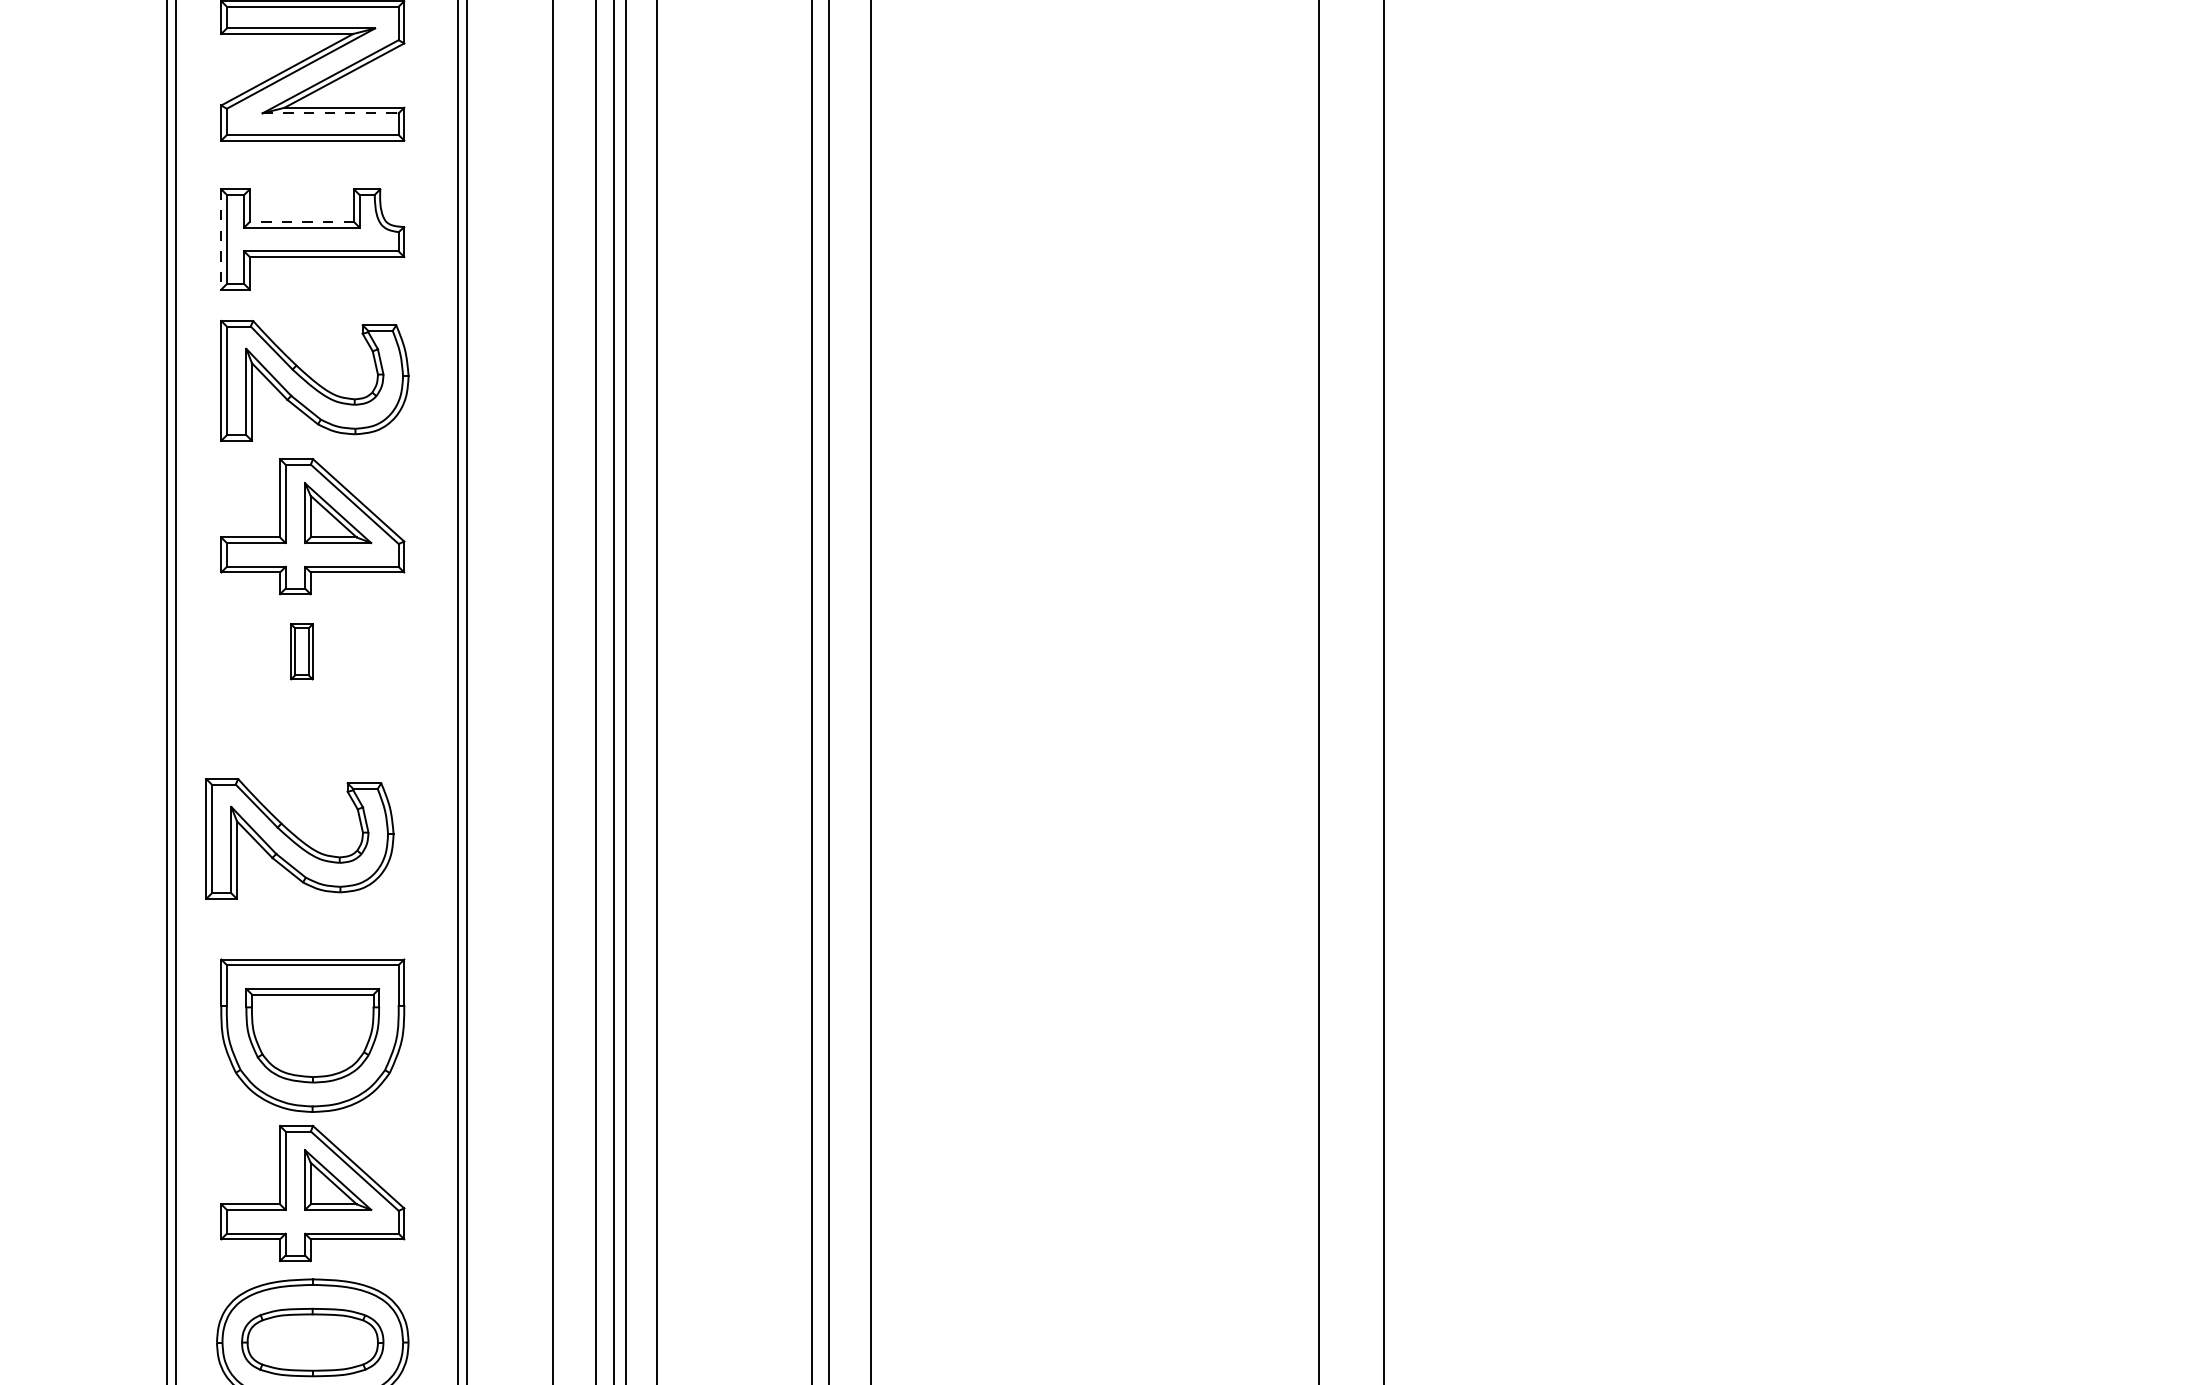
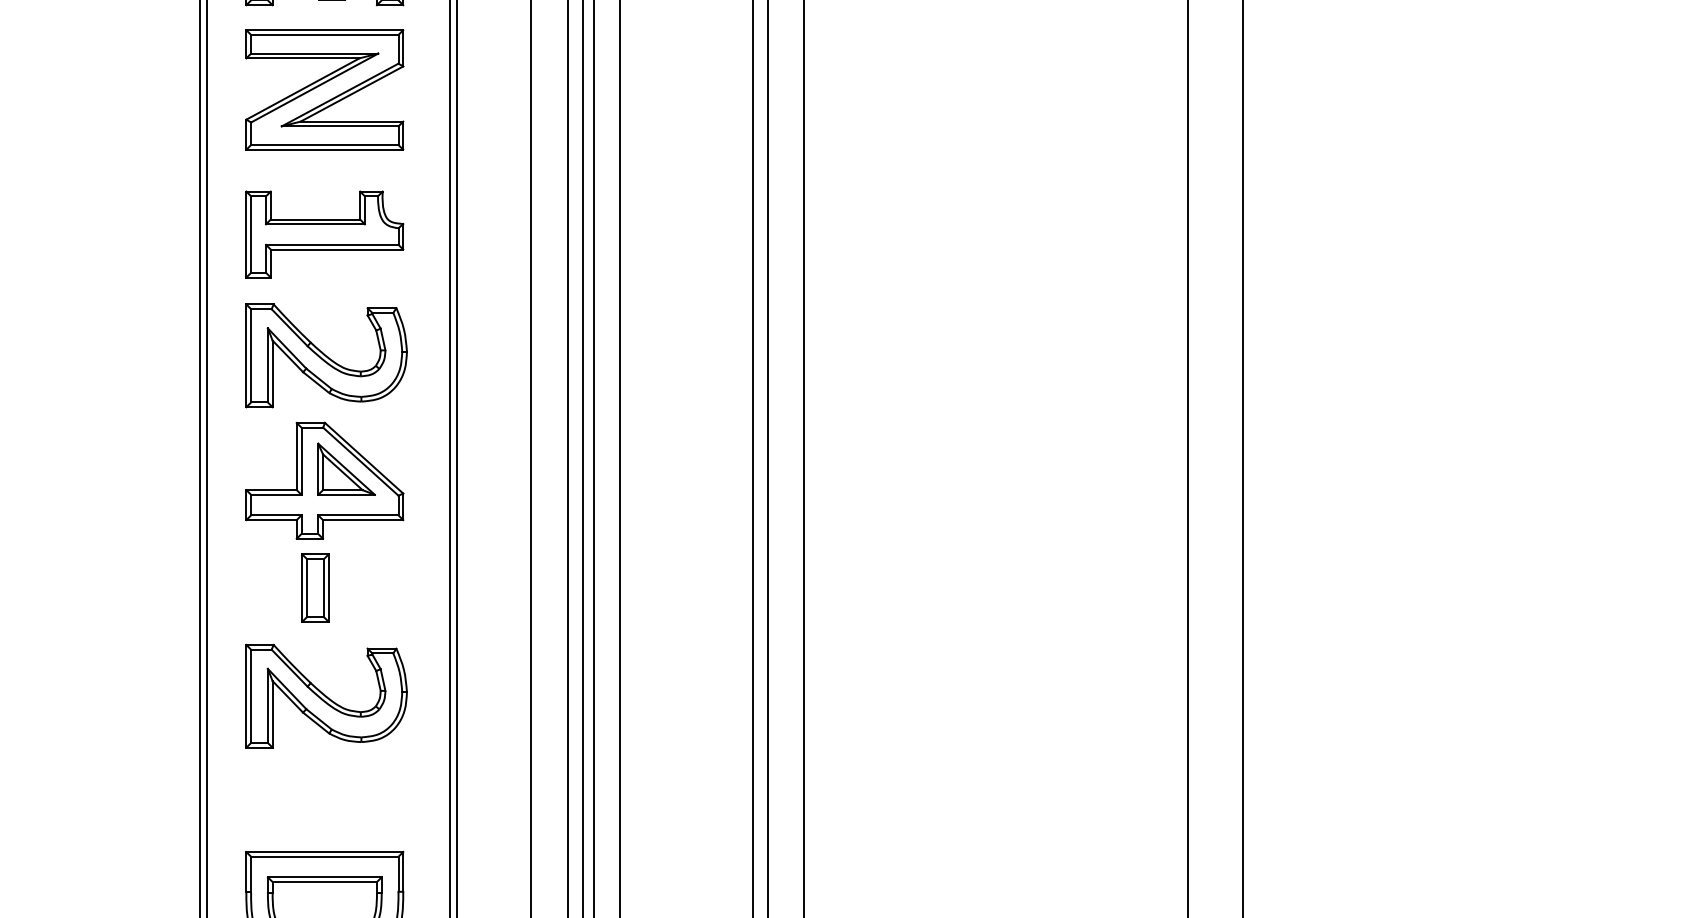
line: (331, 113) -> (340, 126), dashed -> solid
line: (301, 222) -> (315, 220), dashed -> solid
line: (221, 239) -> (246, 234), dashed -> solid
part: (301, 651) -> (315, 587), size x1.43
part: (299, 838) -> (326, 695), moved

